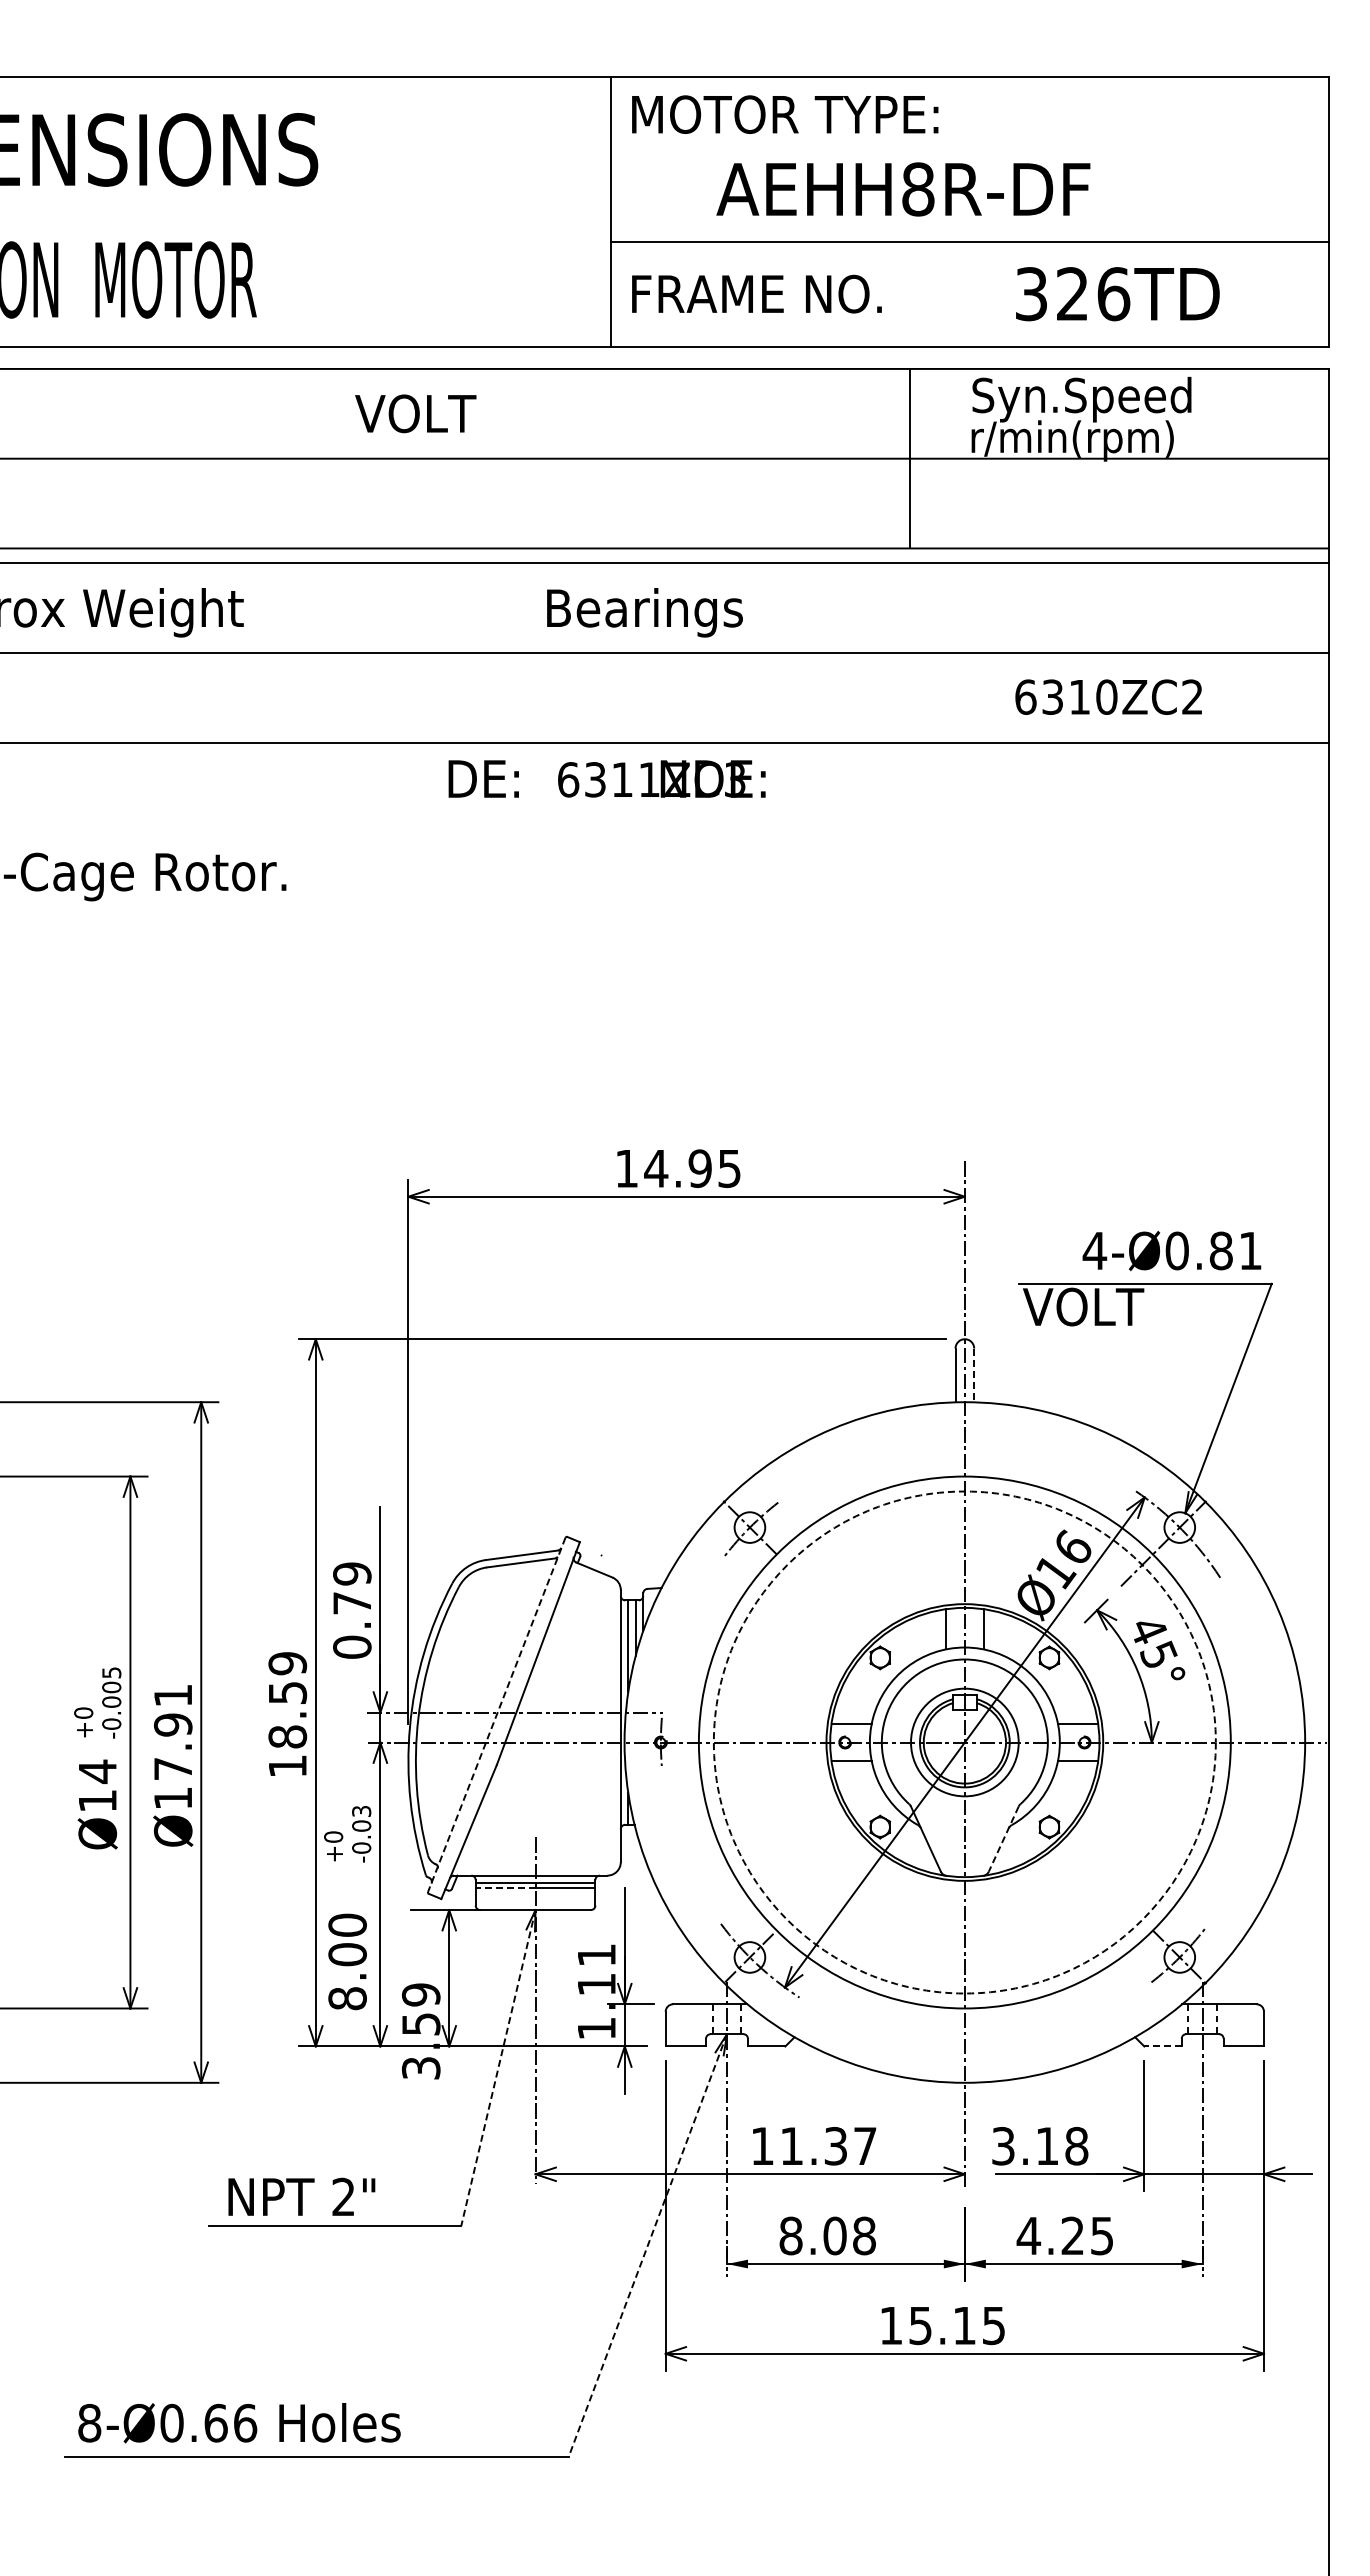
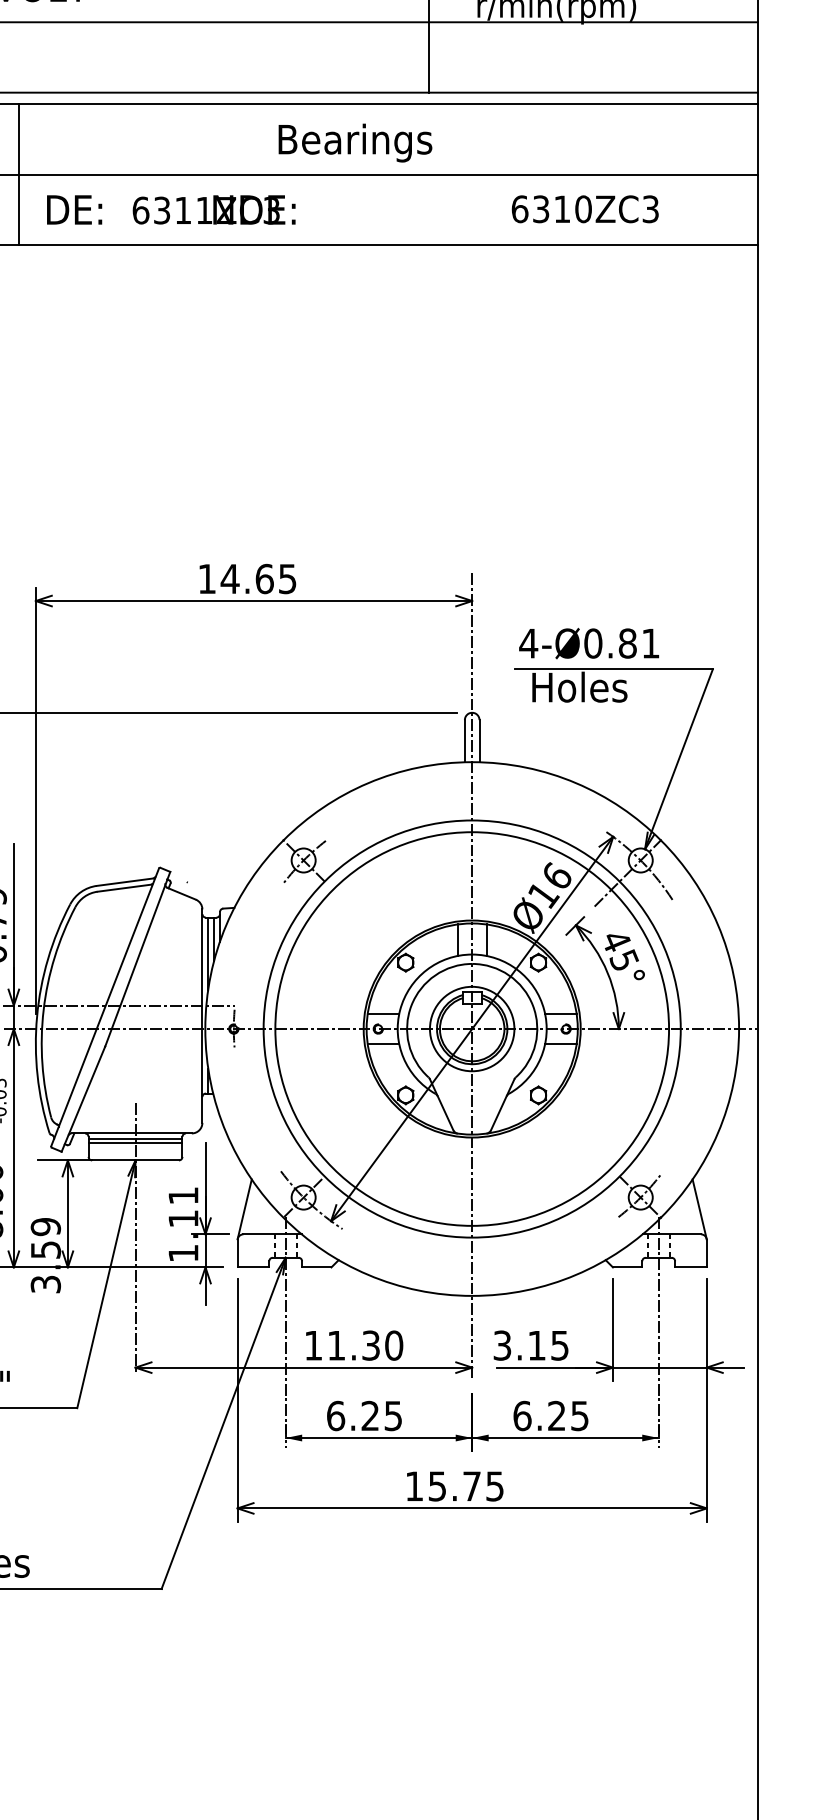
text: (644, 612) -> (355, 142), moved
line: (386, 652) -> (18, 174), added
text: (1192, 696) -> (650, 208), 6310ZC2 -> 6310ZC3
text: (606, 778) -> (170, 209), moved
text: (700, 1168) -> (264, 578), 14.95 -> 14.65
text: (1171, 1250) -> (588, 643), moved
text: (1092, 1306) -> (572, 687), VOLT -> Holes
line: (974, 1375) -> (479, 741), dashed -> solid
line: (496, 1714) -> (104, 1007), dashed -> solid
circle: (964, 1742) -> (471, 1029), dashed -> solid
line: (1003, 1839) -> (502, 1105), dashed -> solid
line: (505, 1887) -> (111, 1142), dashed -> solid
line: (674, 1972) -> (244, 1209), added
line: (1254, 1972) -> (699, 1209), added
line: (1163, 2046) -> (627, 1267), dashed -> solid
line: (498, 2068) -> (106, 1284), dashed -> solid
text: (864, 2145) -> (393, 1345), 11.37 -> 11.30
text: (1076, 2146) -> (559, 1345), 3.18 -> 3.15
text: (827, 2235) -> (364, 1415), 8.08 -> 6.25
text: (1028, 2235) -> (522, 1415), 4.25 -> 6.25
line: (647, 2245) -> (223, 1423), dashed -> solid
text: (964, 2325) -> (471, 1486), 15.15 -> 15.75

